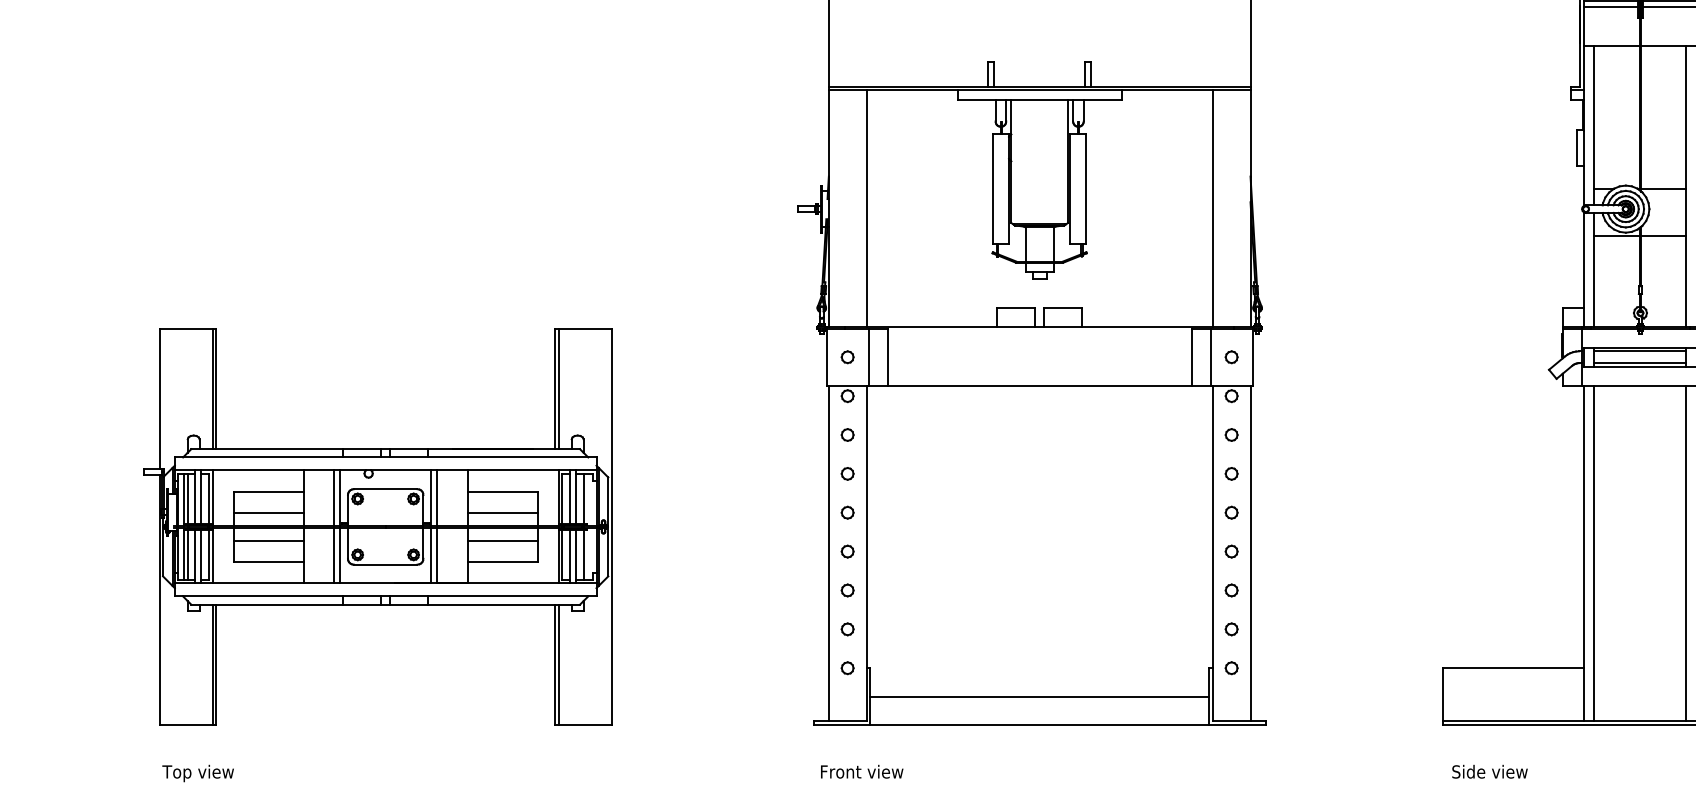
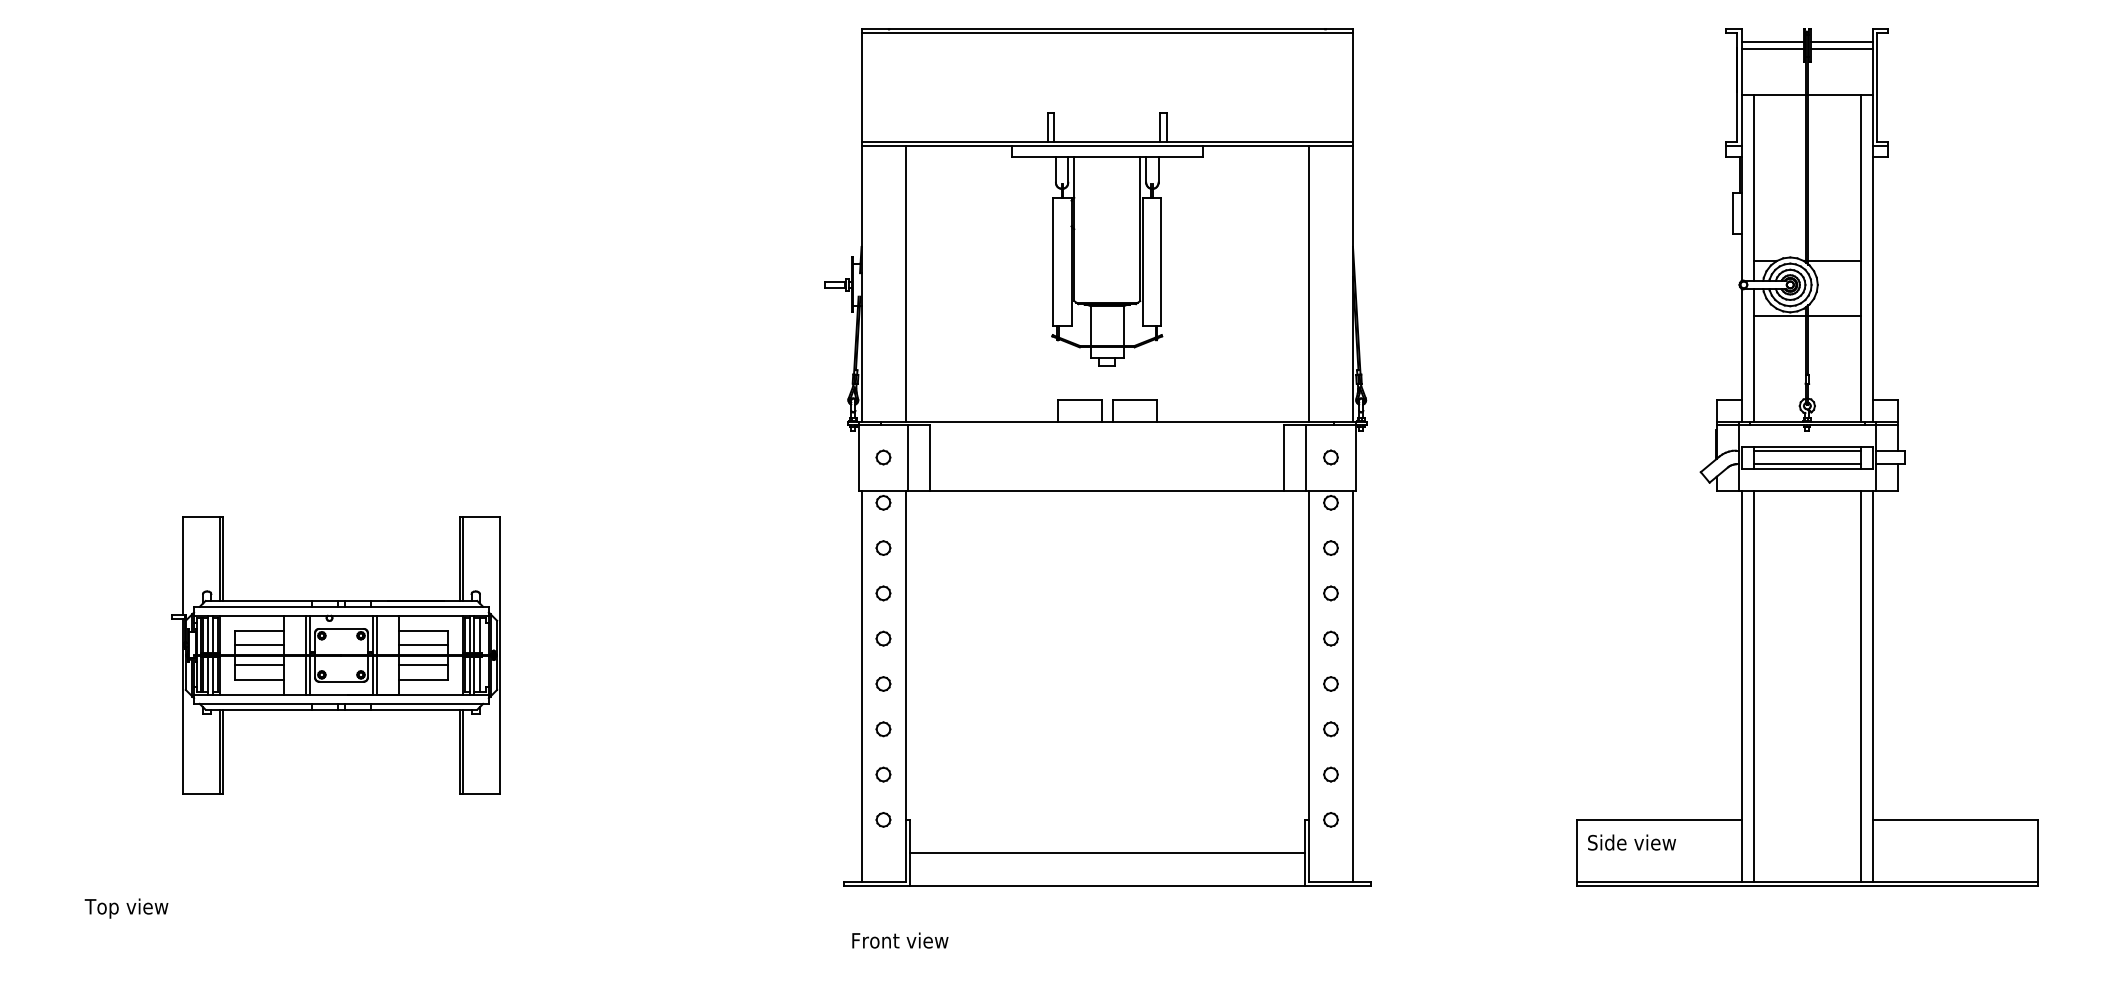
part: (377, 527) -> (335, 655), size x0.6
text: (1489, 771) -> (1631, 842), moved
text: (198, 773) -> (126, 908), moved

